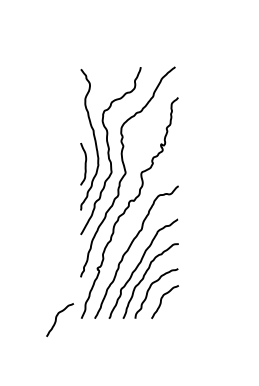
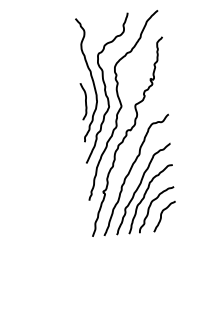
curve: (57, 317) -> (71, 237), removed

